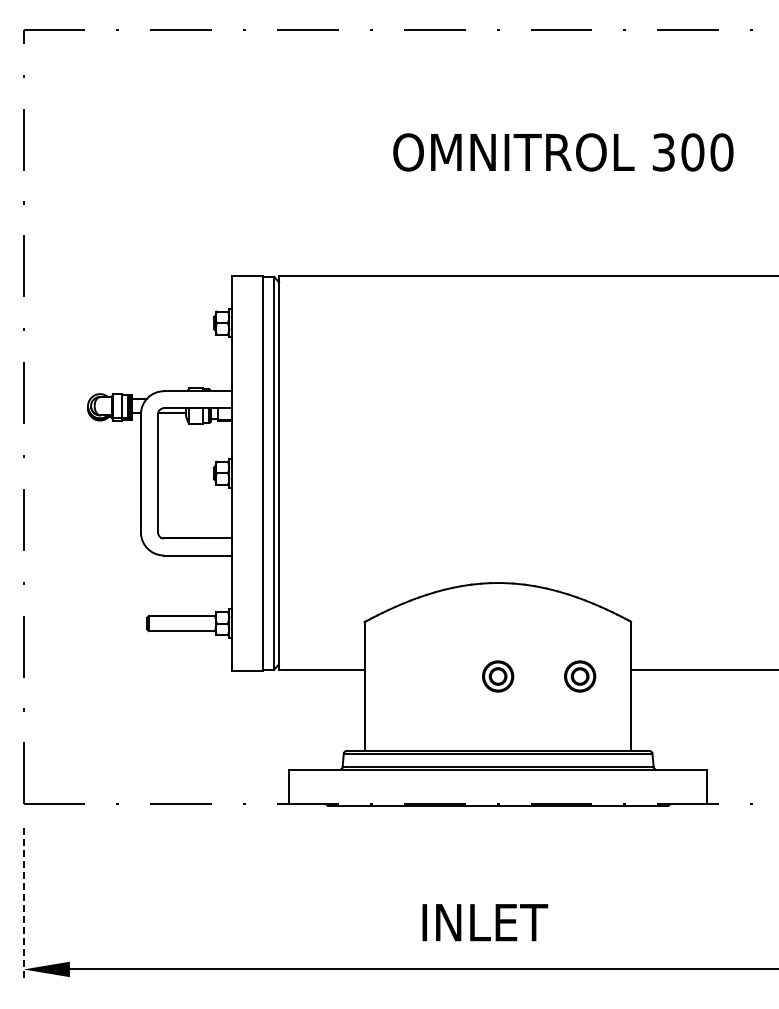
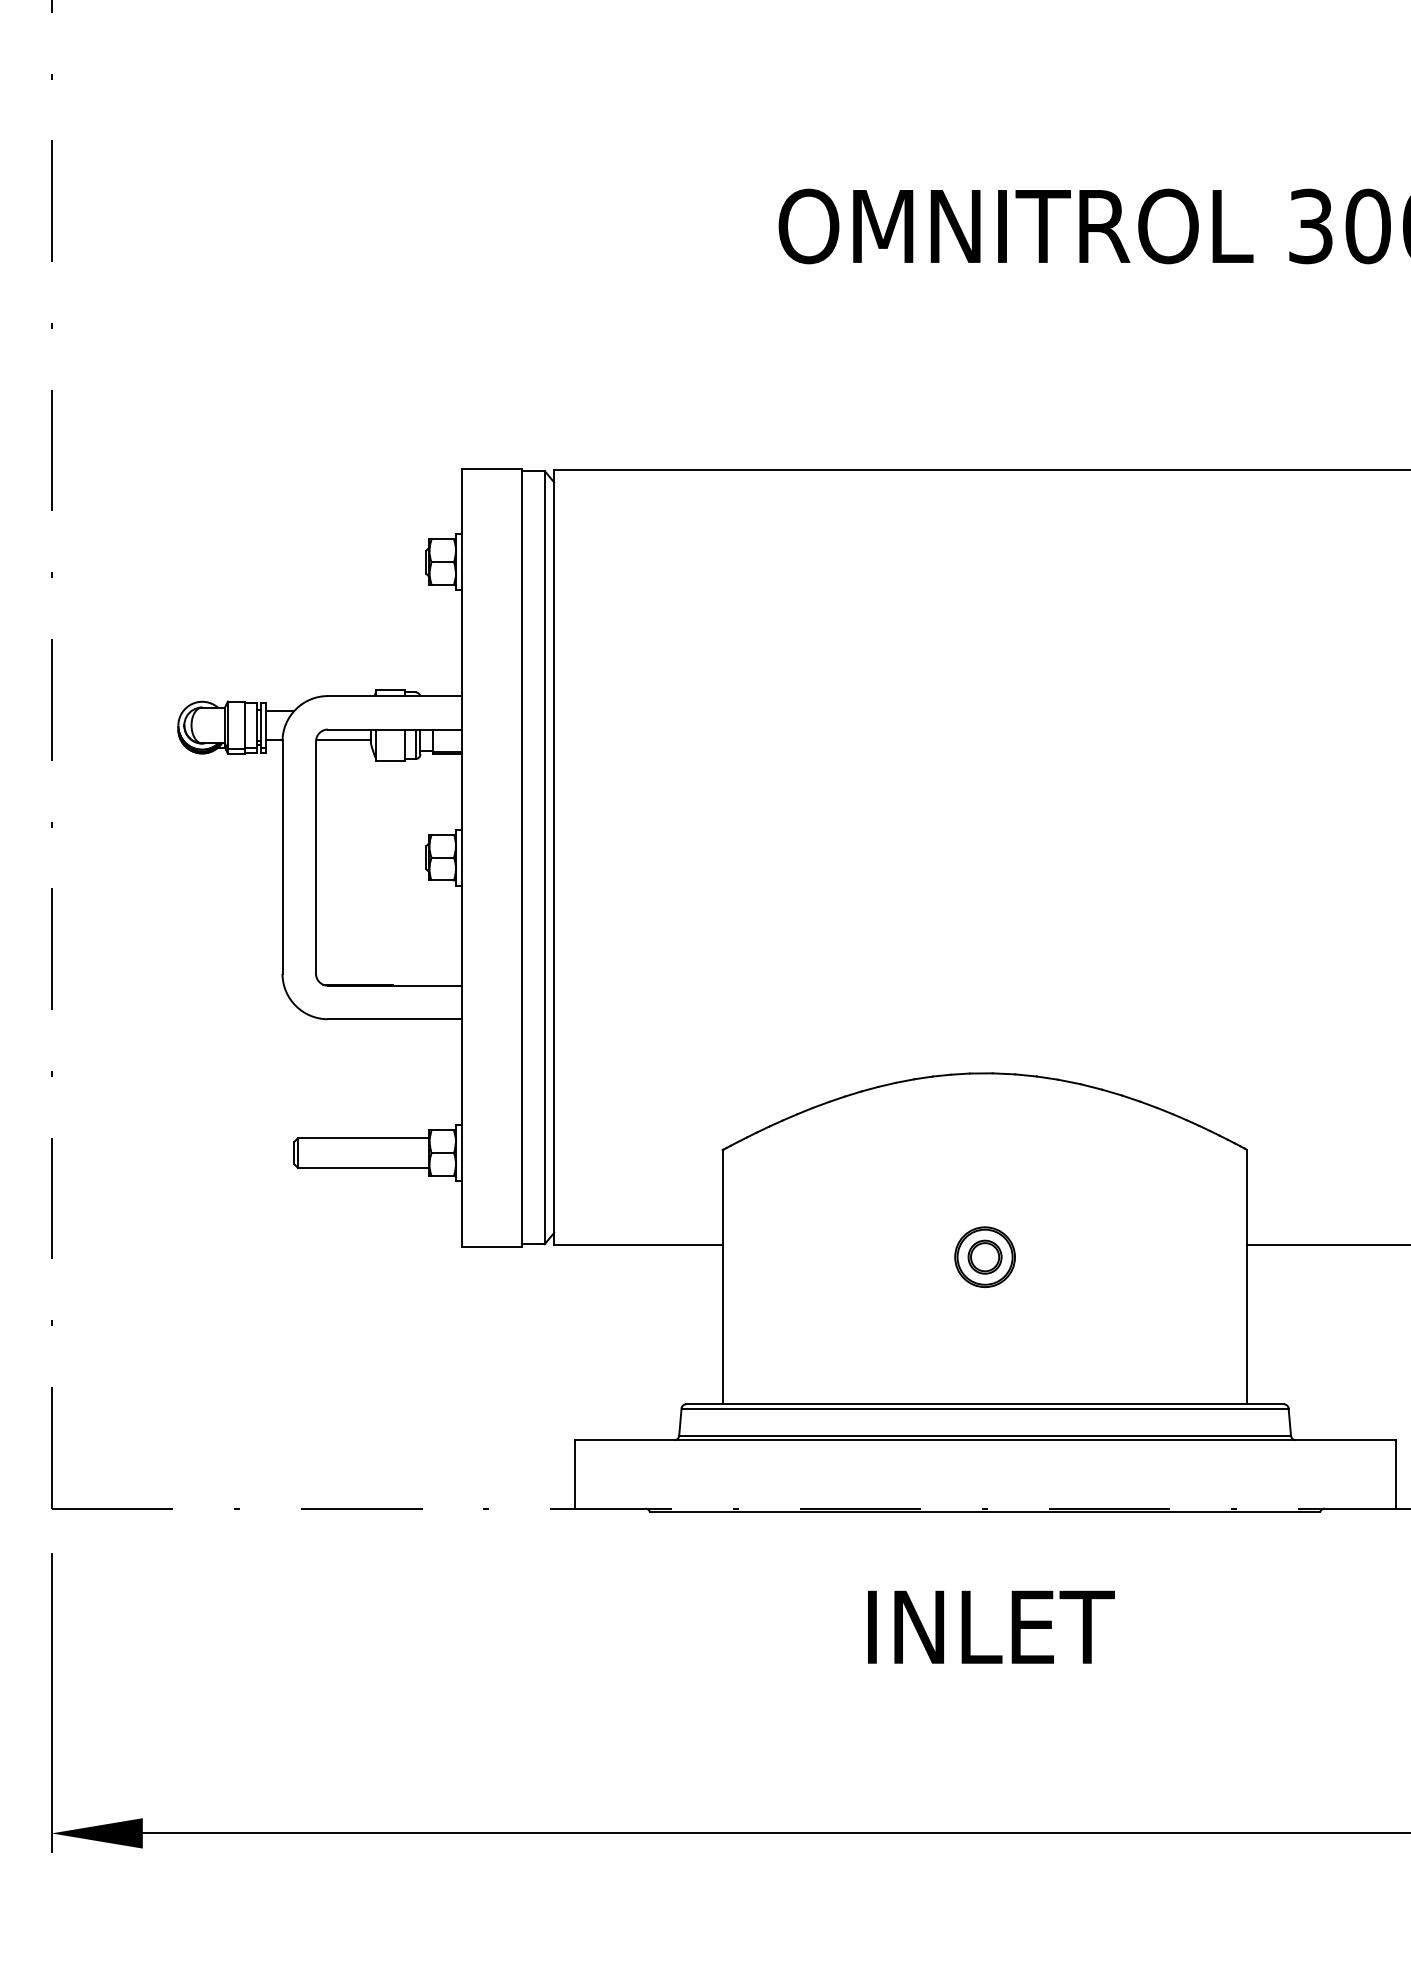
part: (580, 676) -> (1147, 1257), removed
line: (23, 903) -> (51, 1703), dashed -> solid
text: (485, 922) -> (991, 1626), moved

